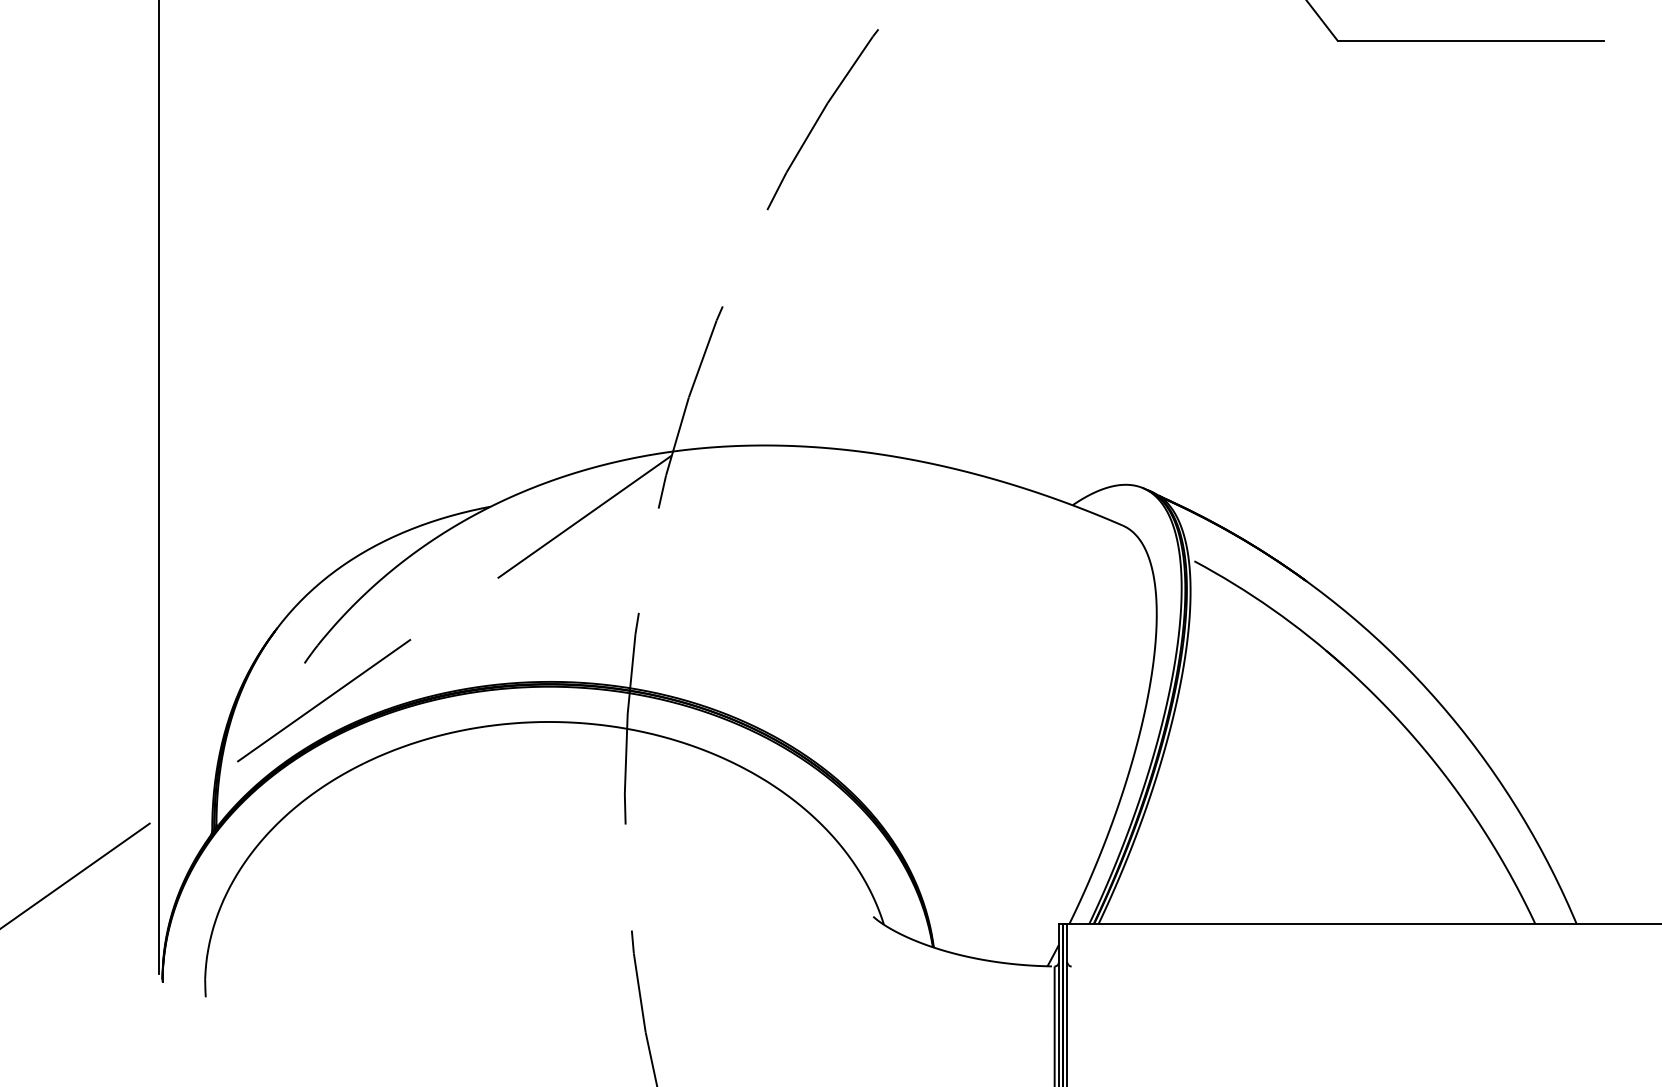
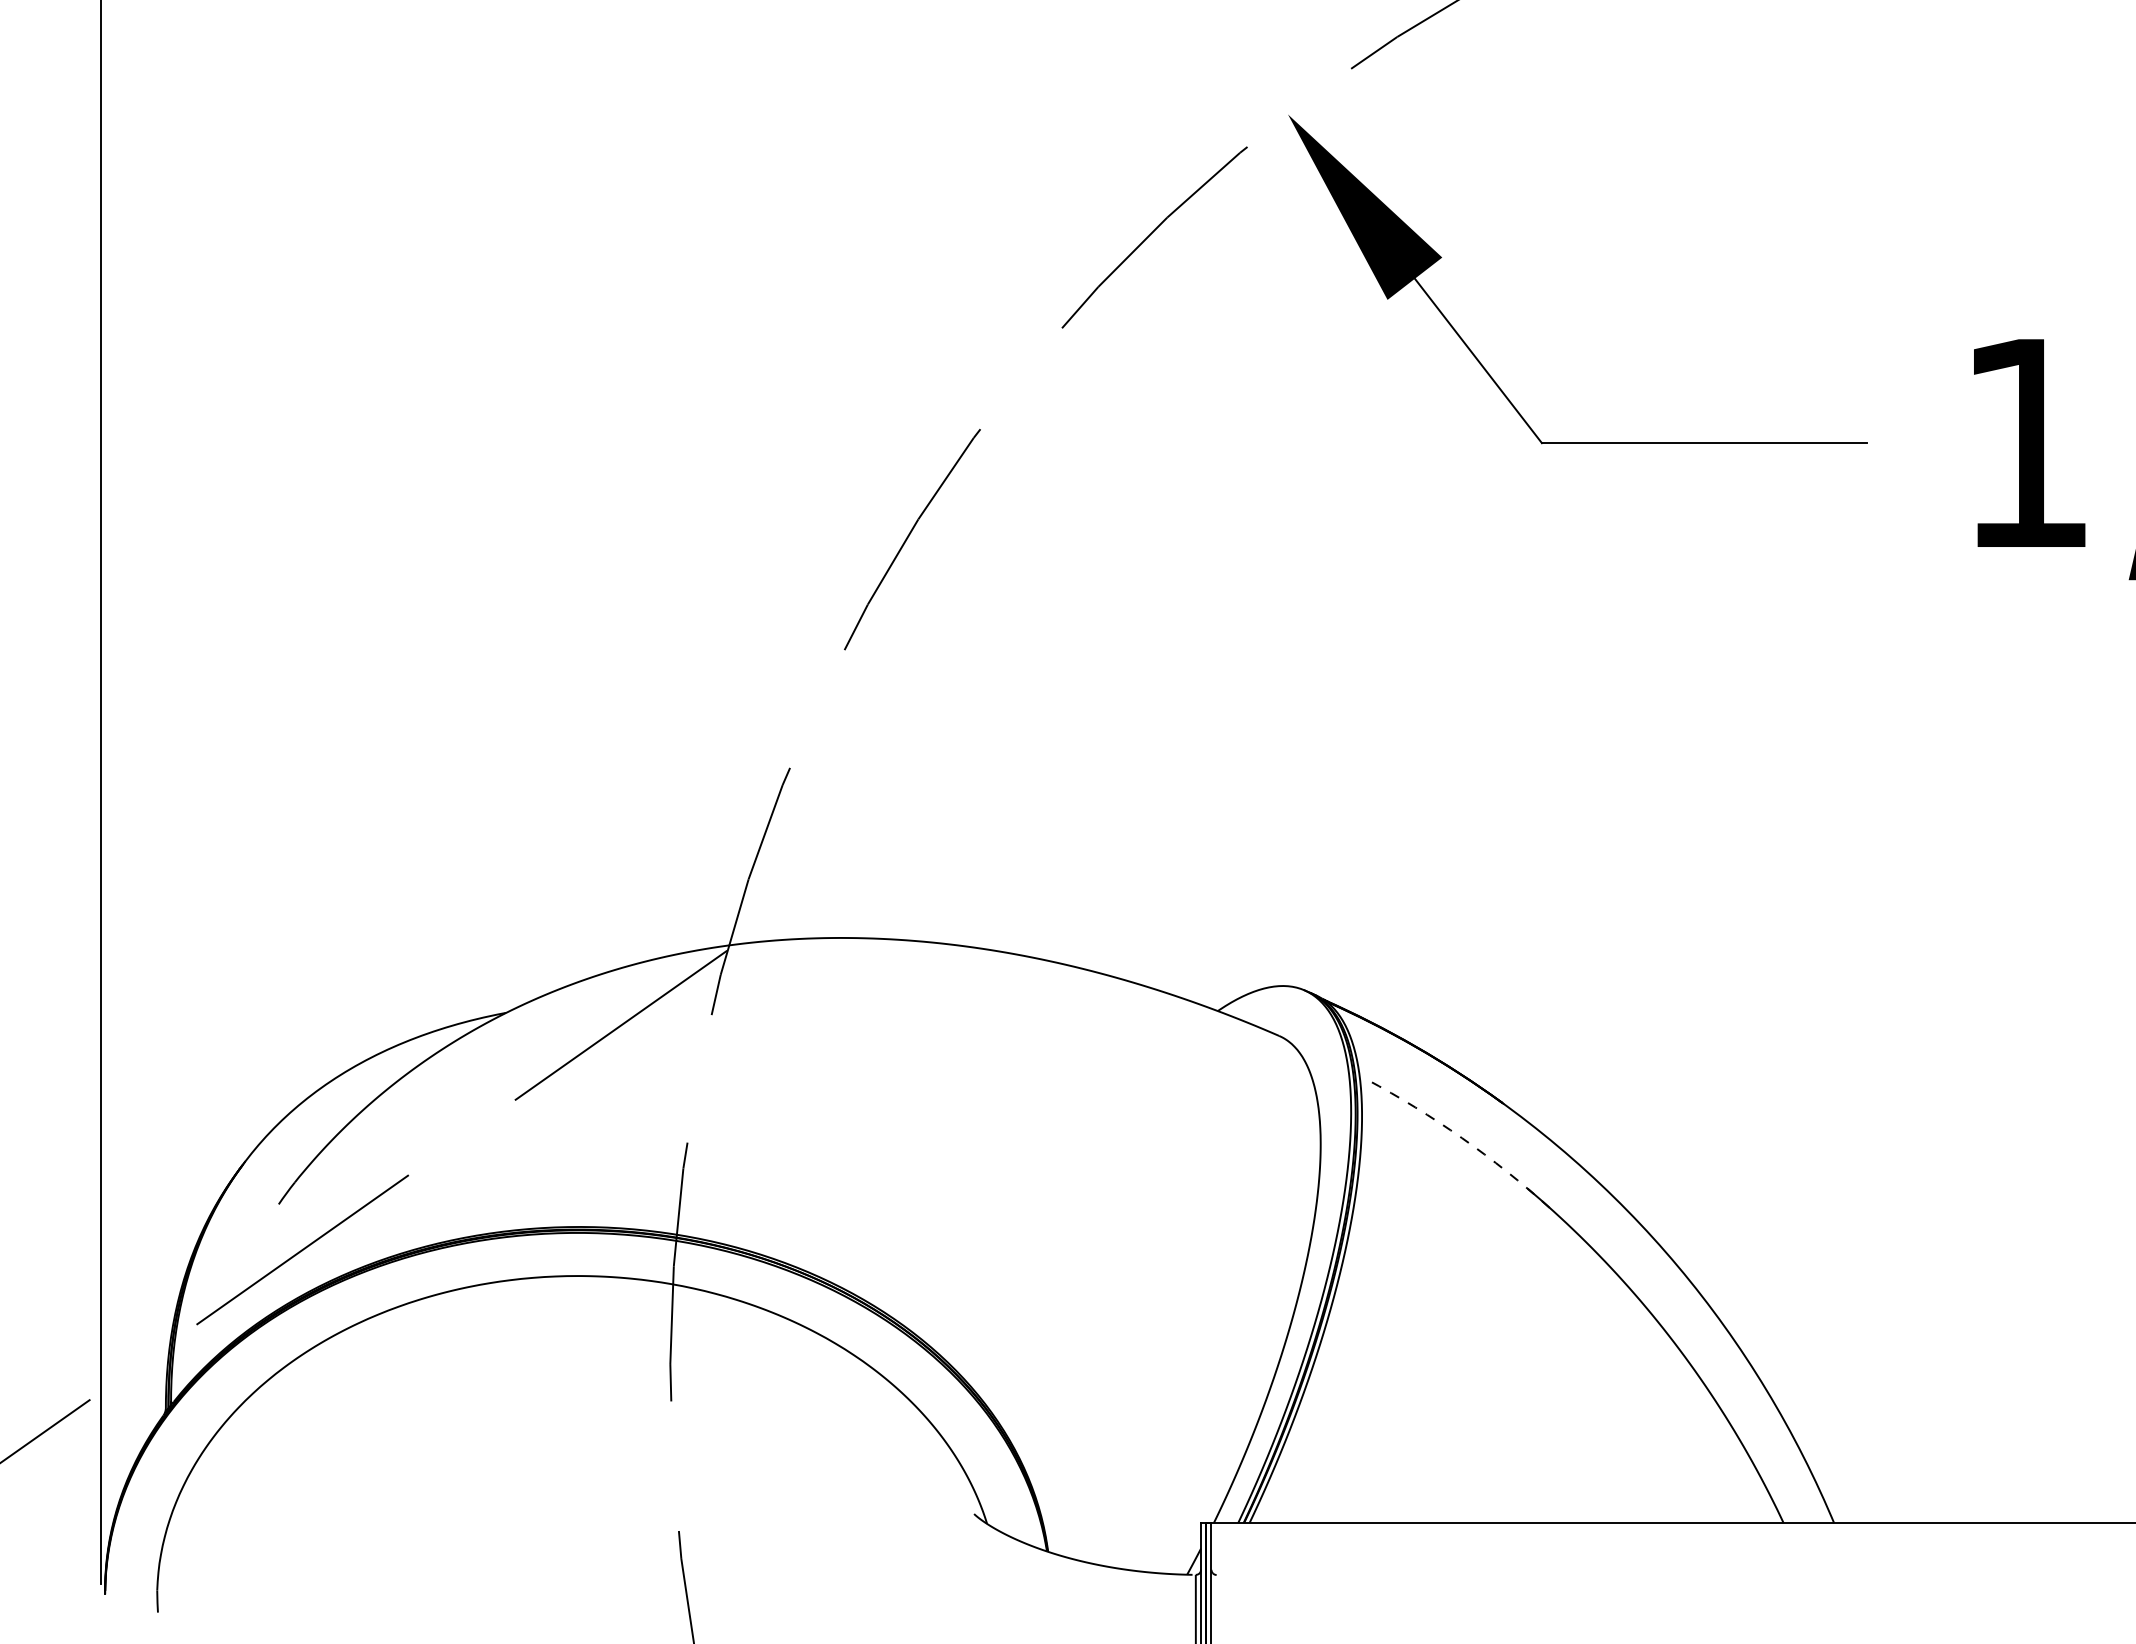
arc: (1272, 609) -> (1462, 1138), solid -> dashed

